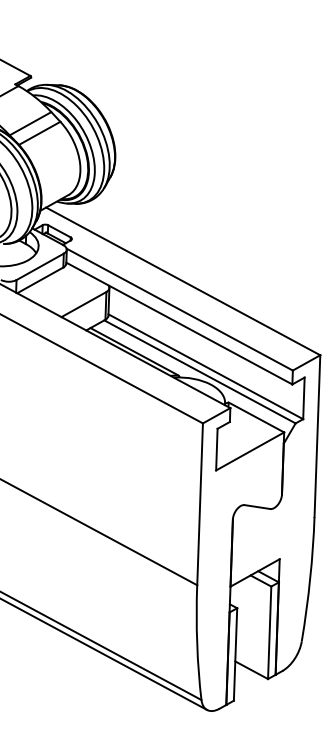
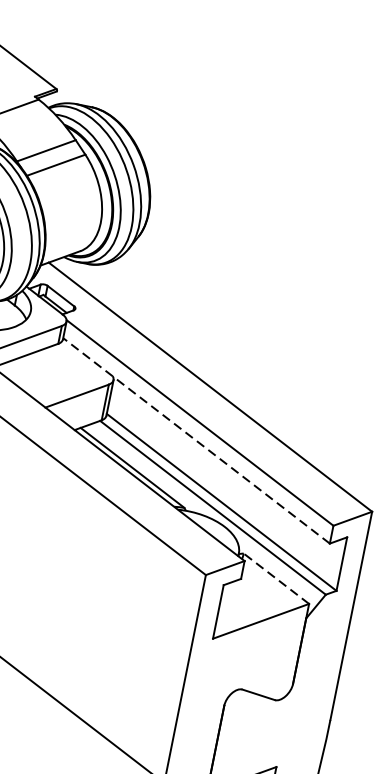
line: (178, 323) -> (195, 440), solid -> dashed
line: (256, 417) -> (276, 578), solid -> dashed

